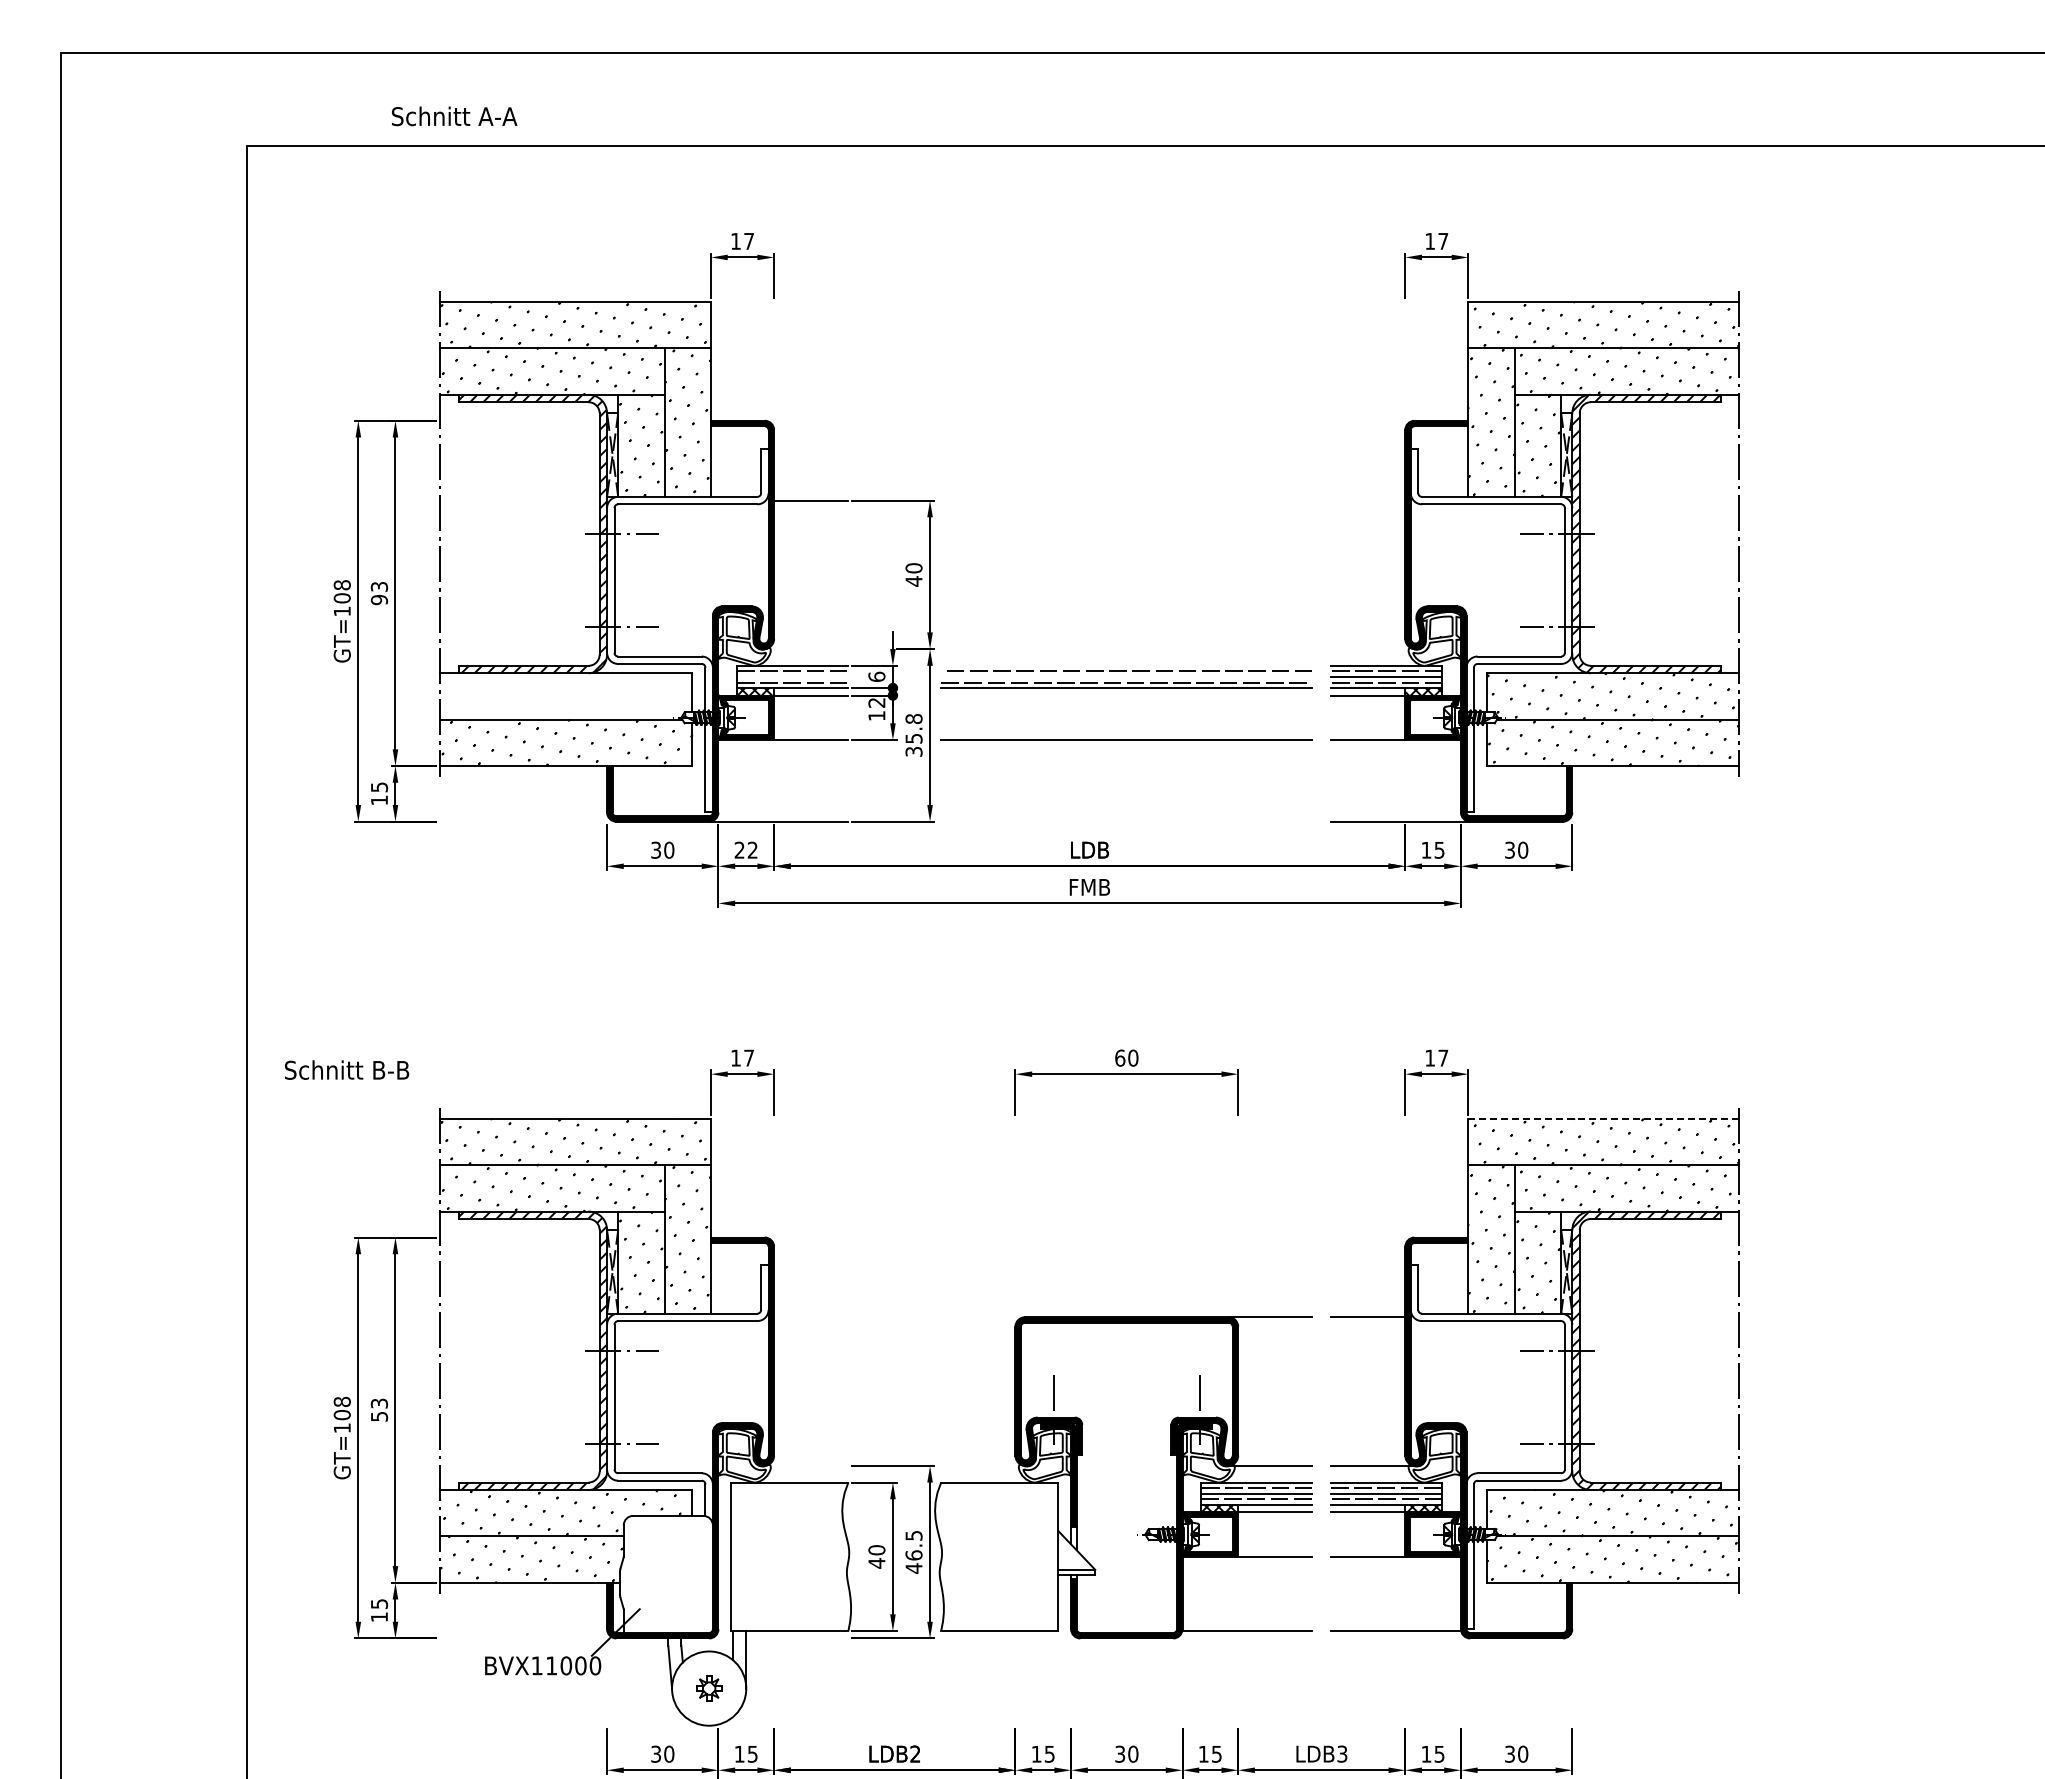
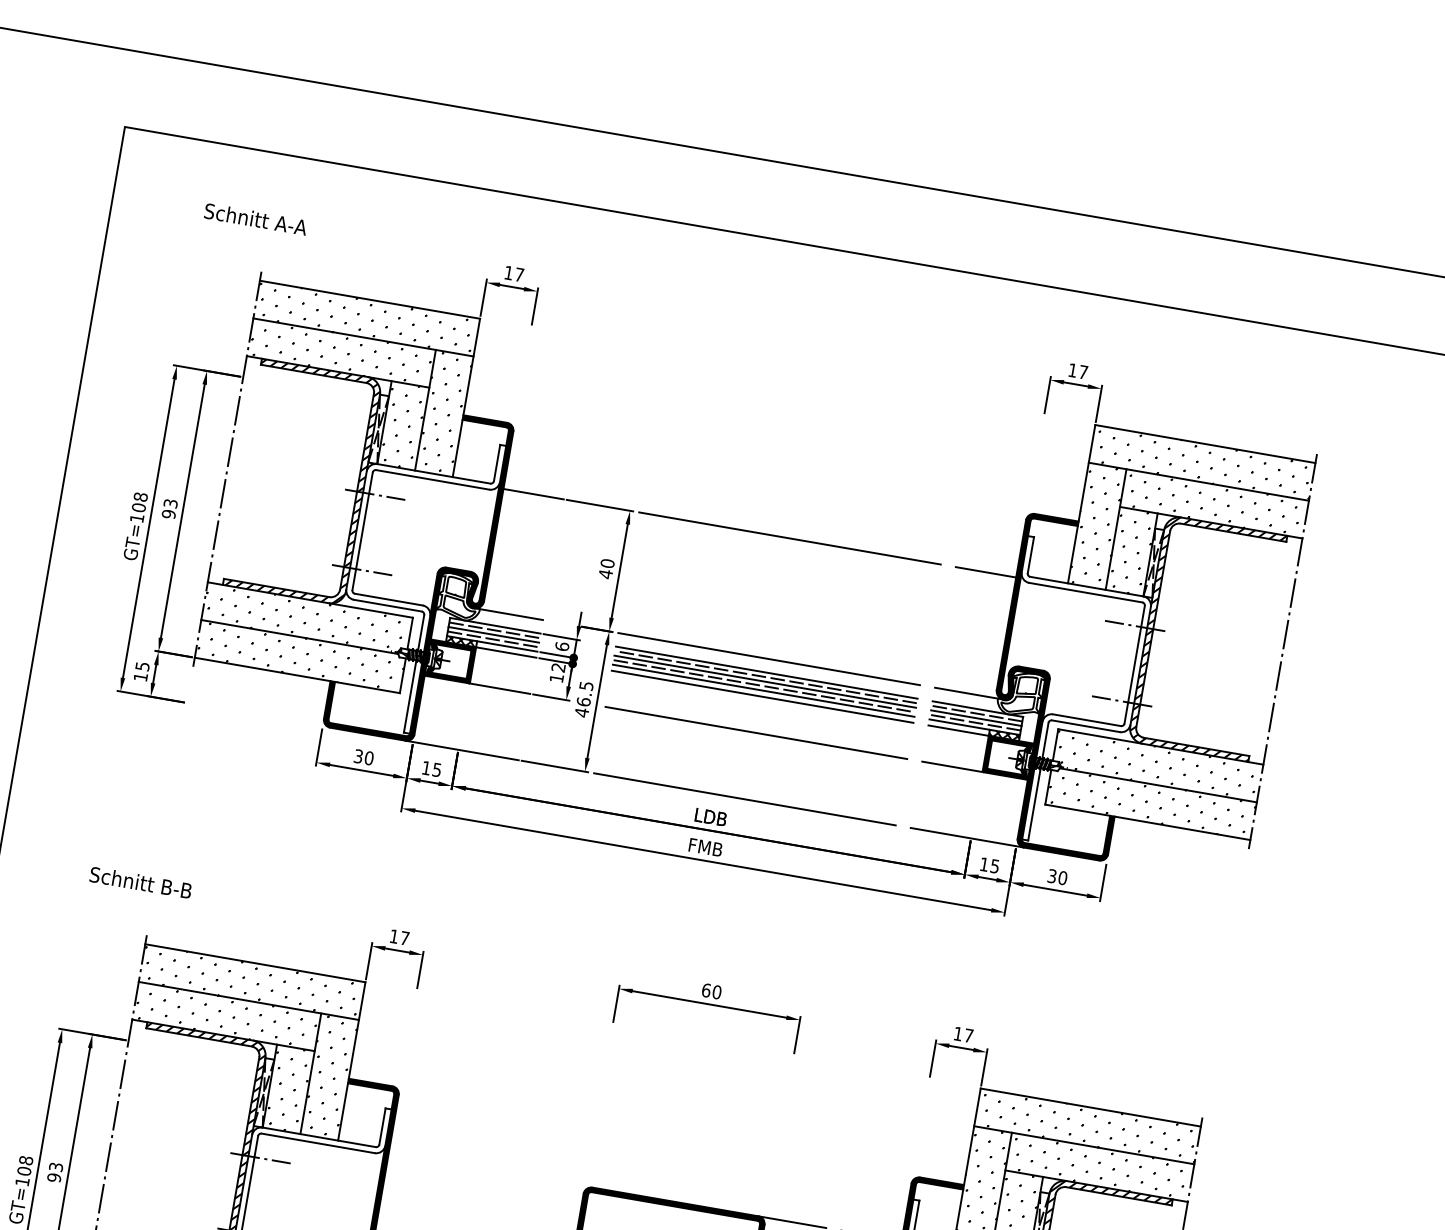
text: (454, 116) -> (255, 219), moved
line: (1126, 500) -> (789, 538), added
line: (1368, 500) -> (986, 572), added
line: (805, 649) -> (508, 614), added
line: (1126, 649) -> (768, 659), added
line: (1373, 649) -> (969, 694), added
line: (1126, 665) -> (766, 672), added
line: (792, 676) -> (493, 634), added
line: (1126, 676) -> (765, 681), added
line: (1126, 695) -> (762, 696), added
hatch: (561, 696) -> (303, 618), added
text: (913, 735) -> (583, 699), 35.8 -> 46.5
line: (1126, 821) -> (744, 799), added
text: (745, 849) -> (431, 768), 22 -> 15
text: (347, 1069) -> (141, 882), moved
line: (1603, 1118) -> (1090, 1107), dashed -> solid
text: (378, 1416) -> (53, 1177), 53 -> 93

